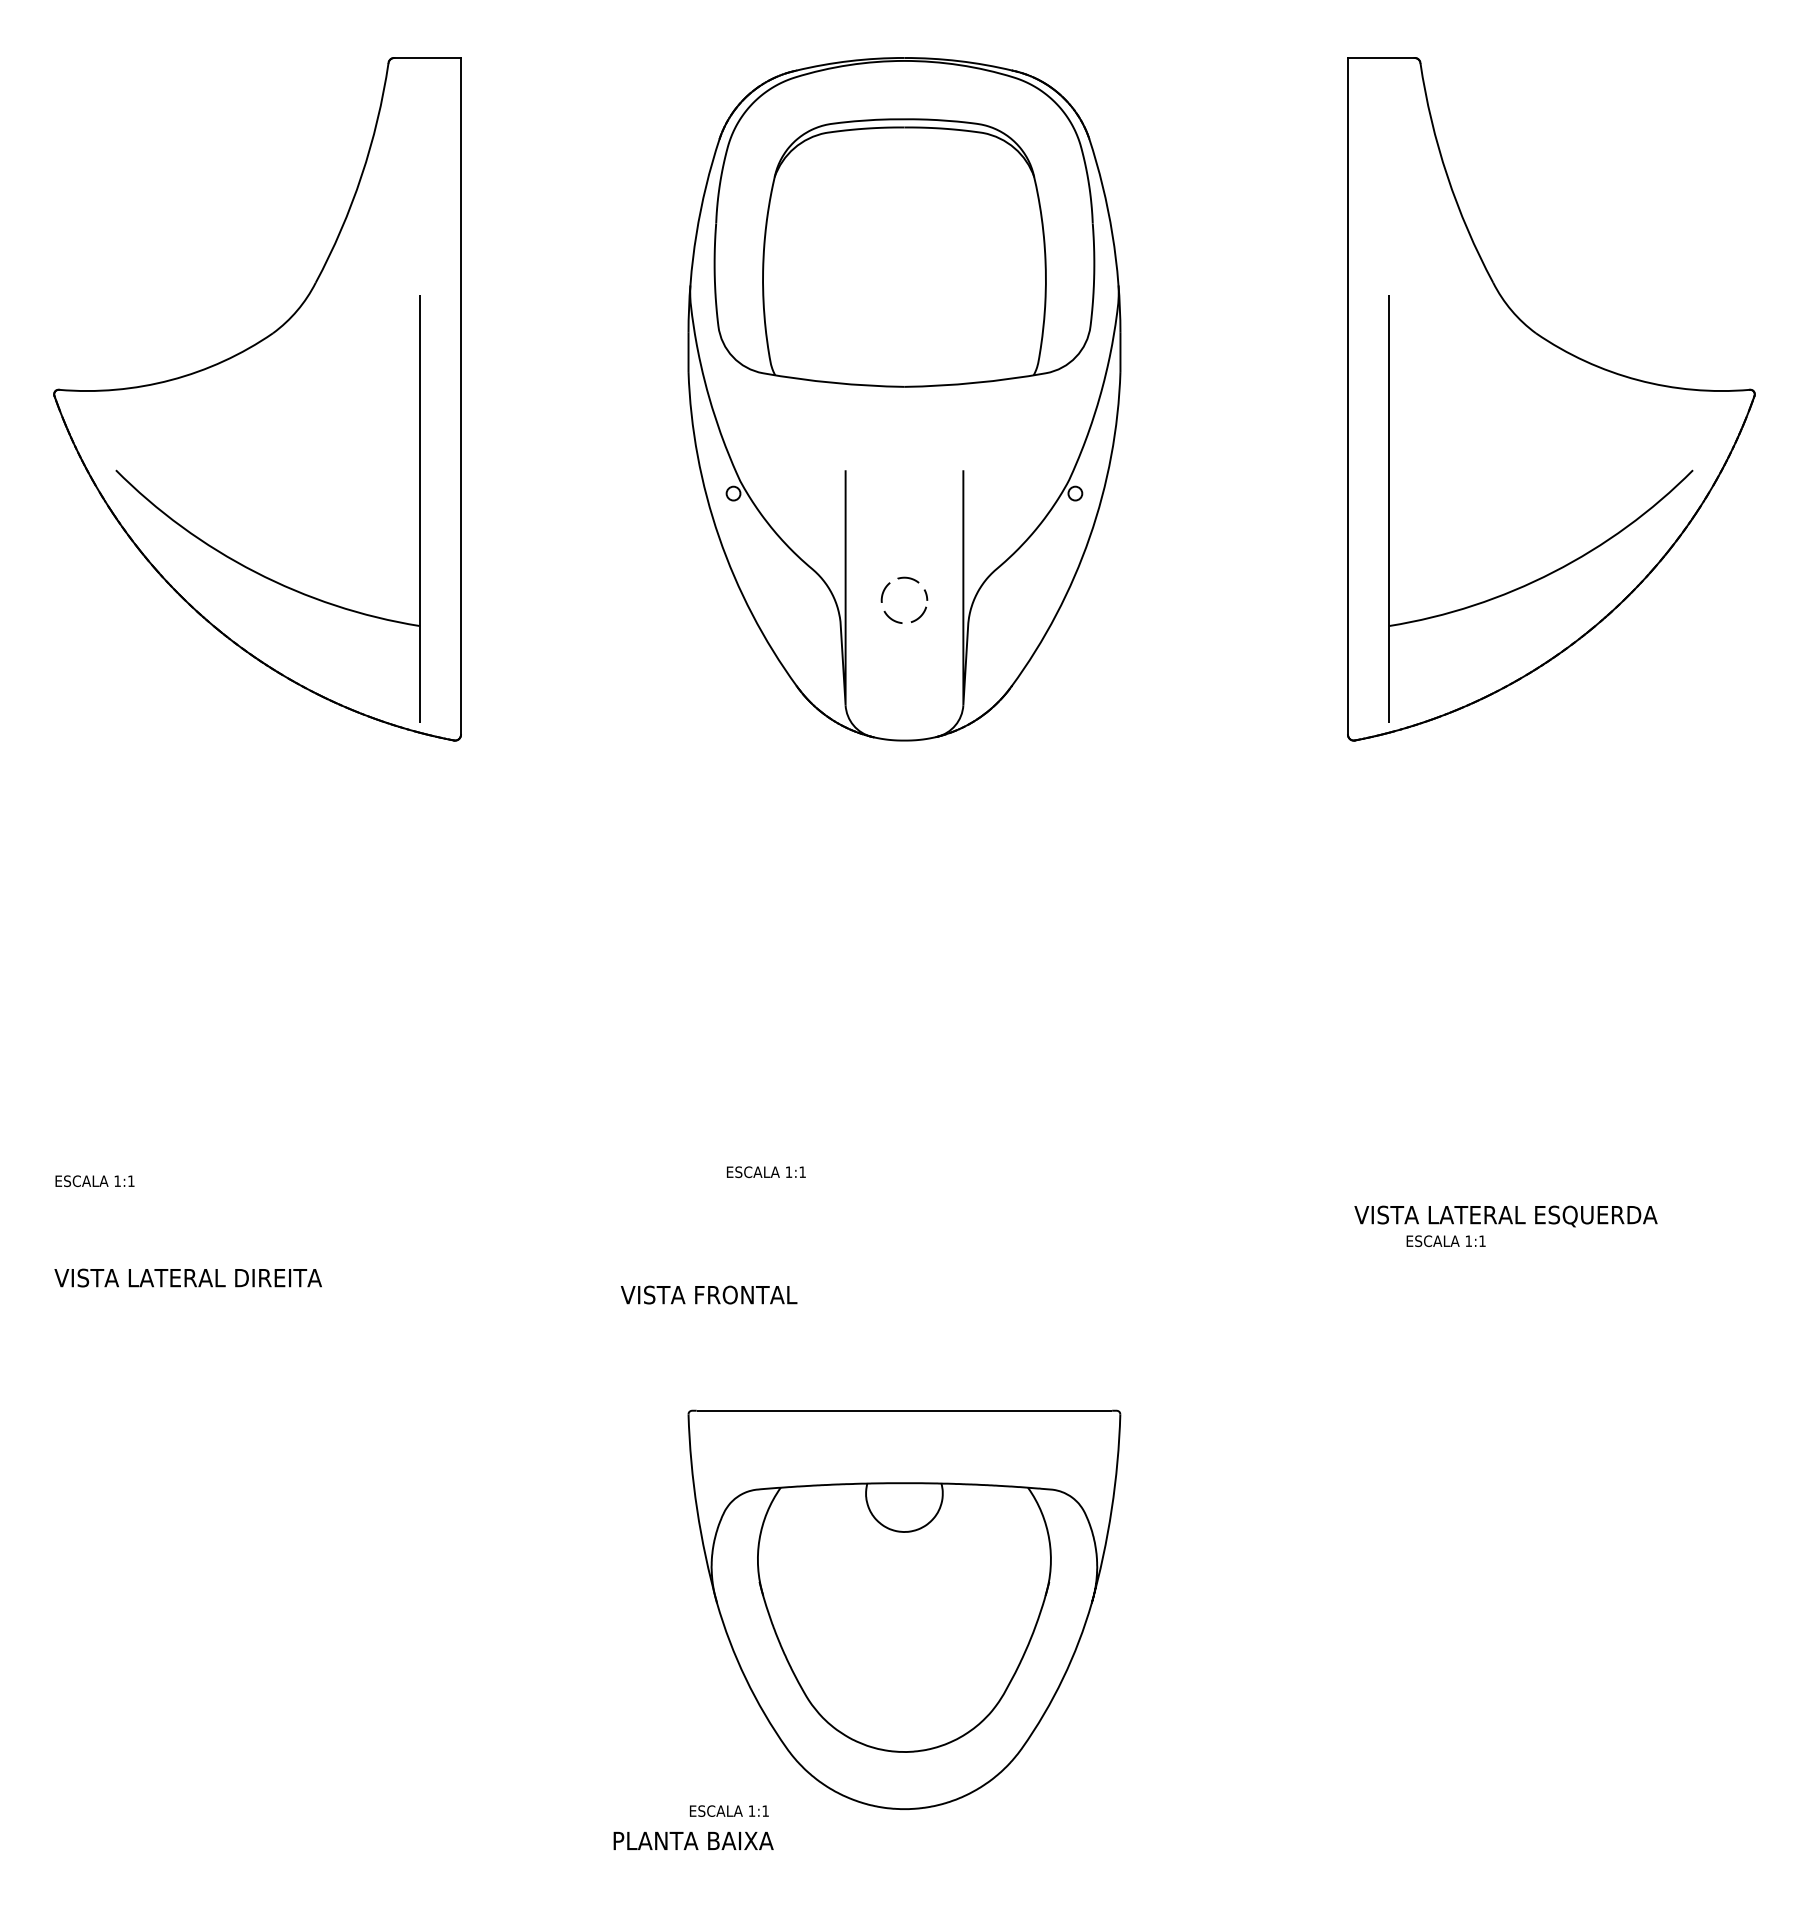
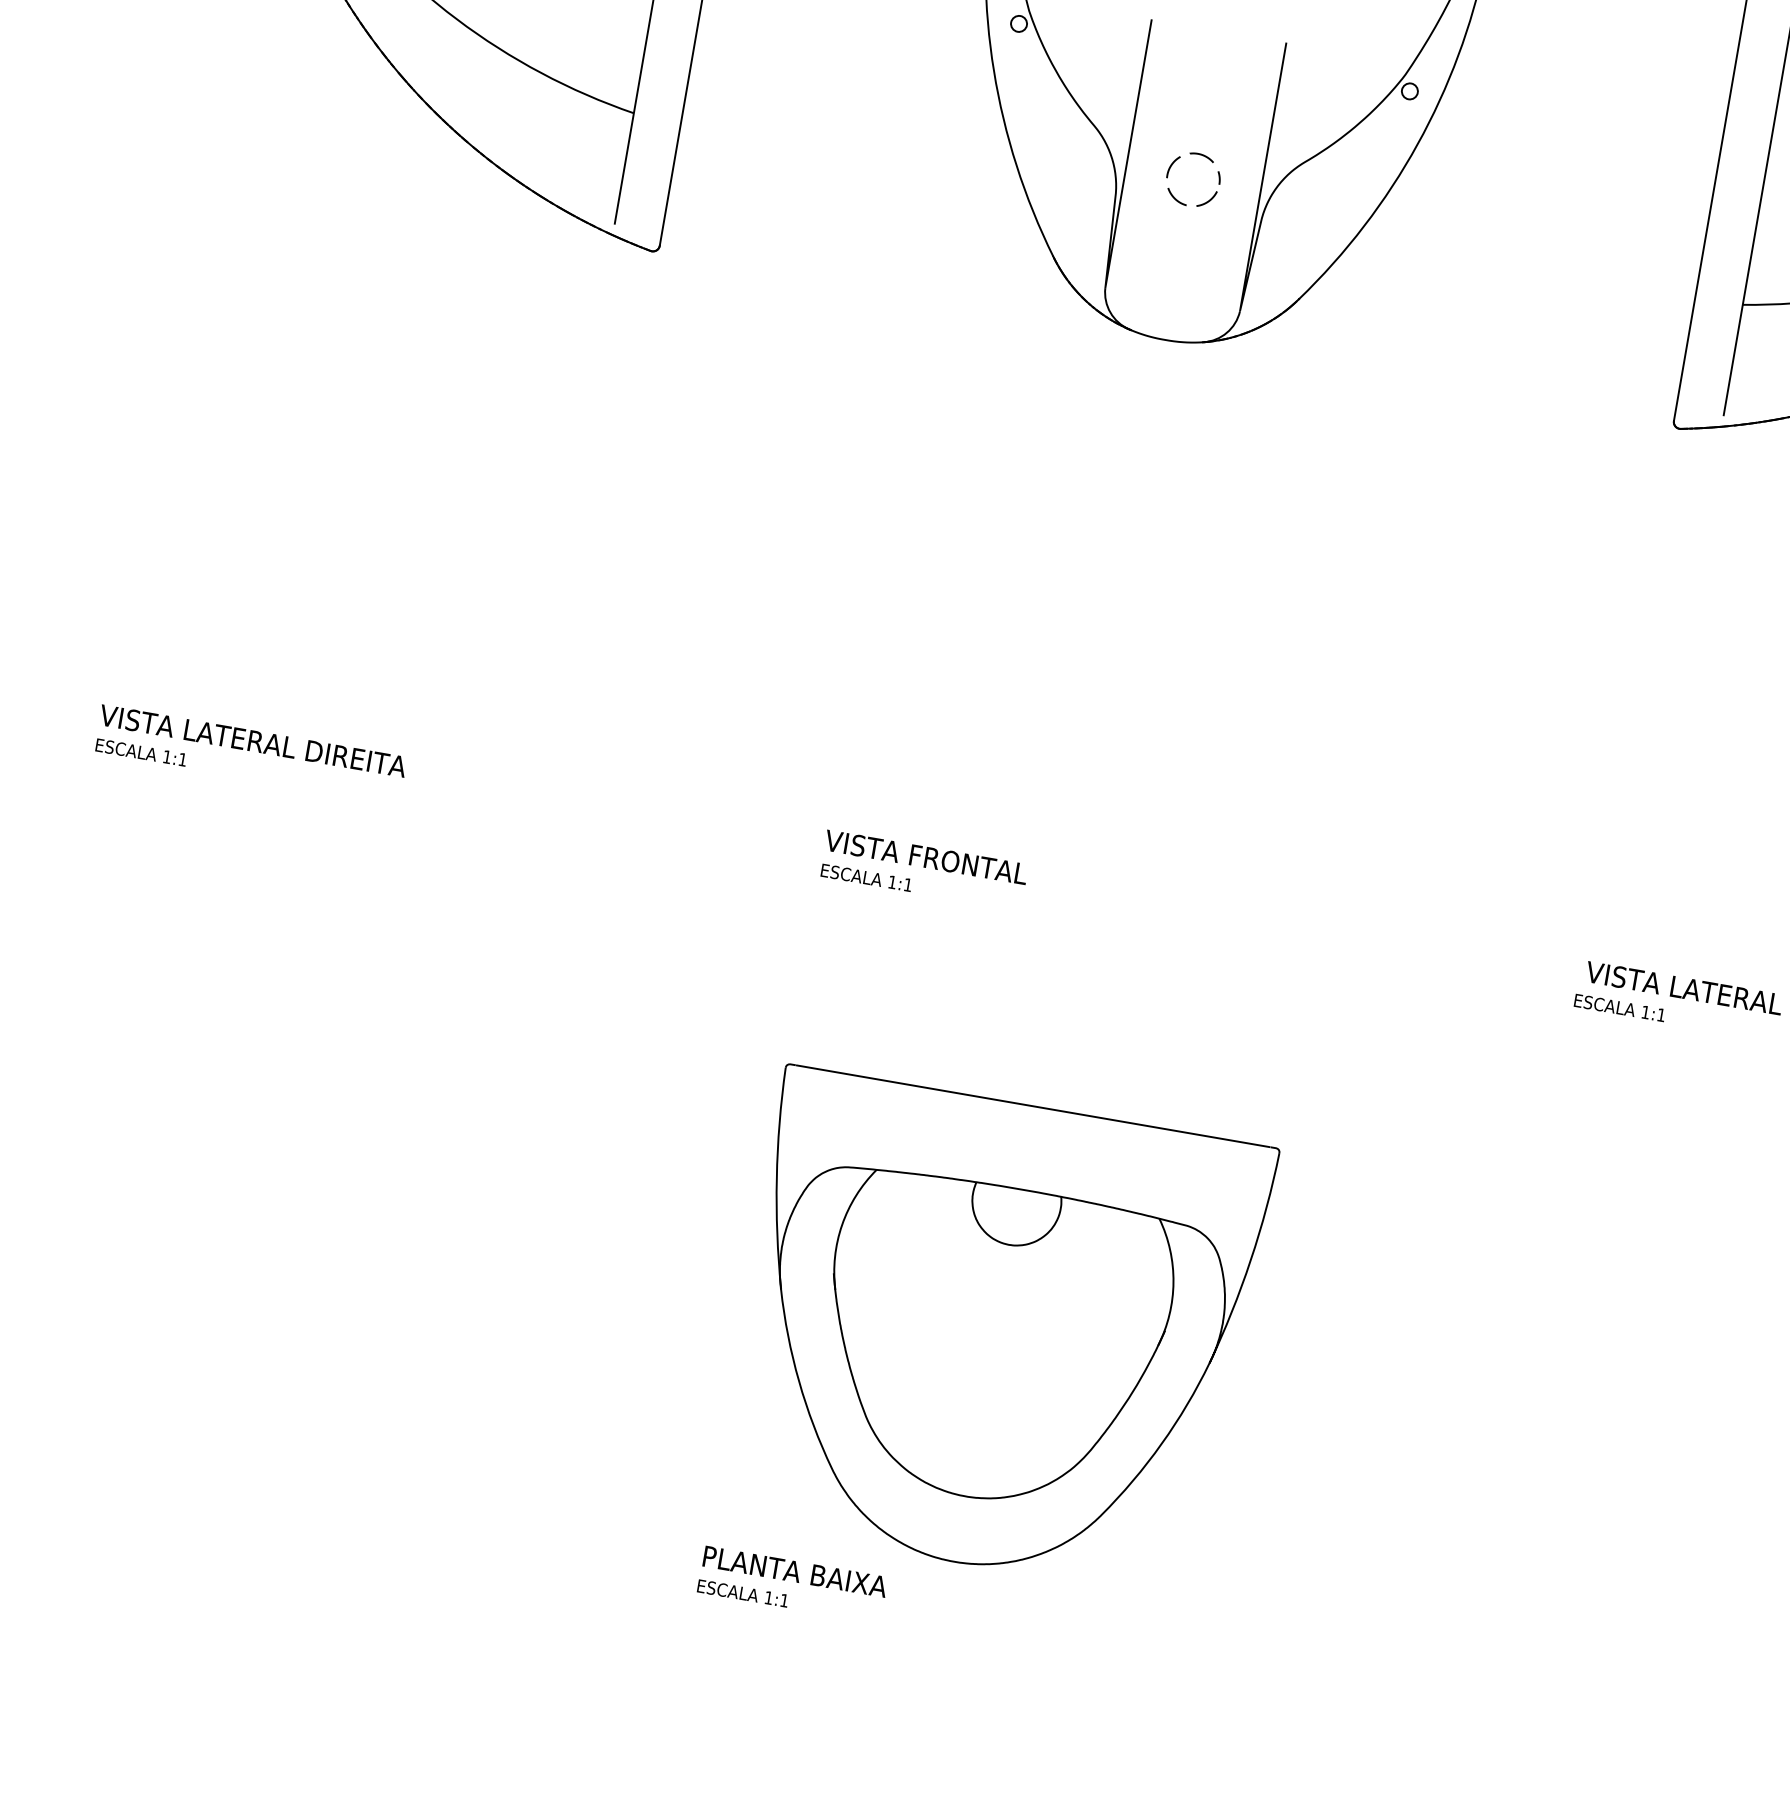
text: (766, 1172) -> (866, 878), moved
text: (94, 1181) -> (140, 752), moved
text: (1445, 1241) -> (1619, 1008), moved
text: (187, 1277) -> (252, 740), moved
text: (708, 1294) -> (925, 856), moved
text: (729, 1810) -> (743, 1592), moved
text: (693, 1840) -> (795, 1571), moved

